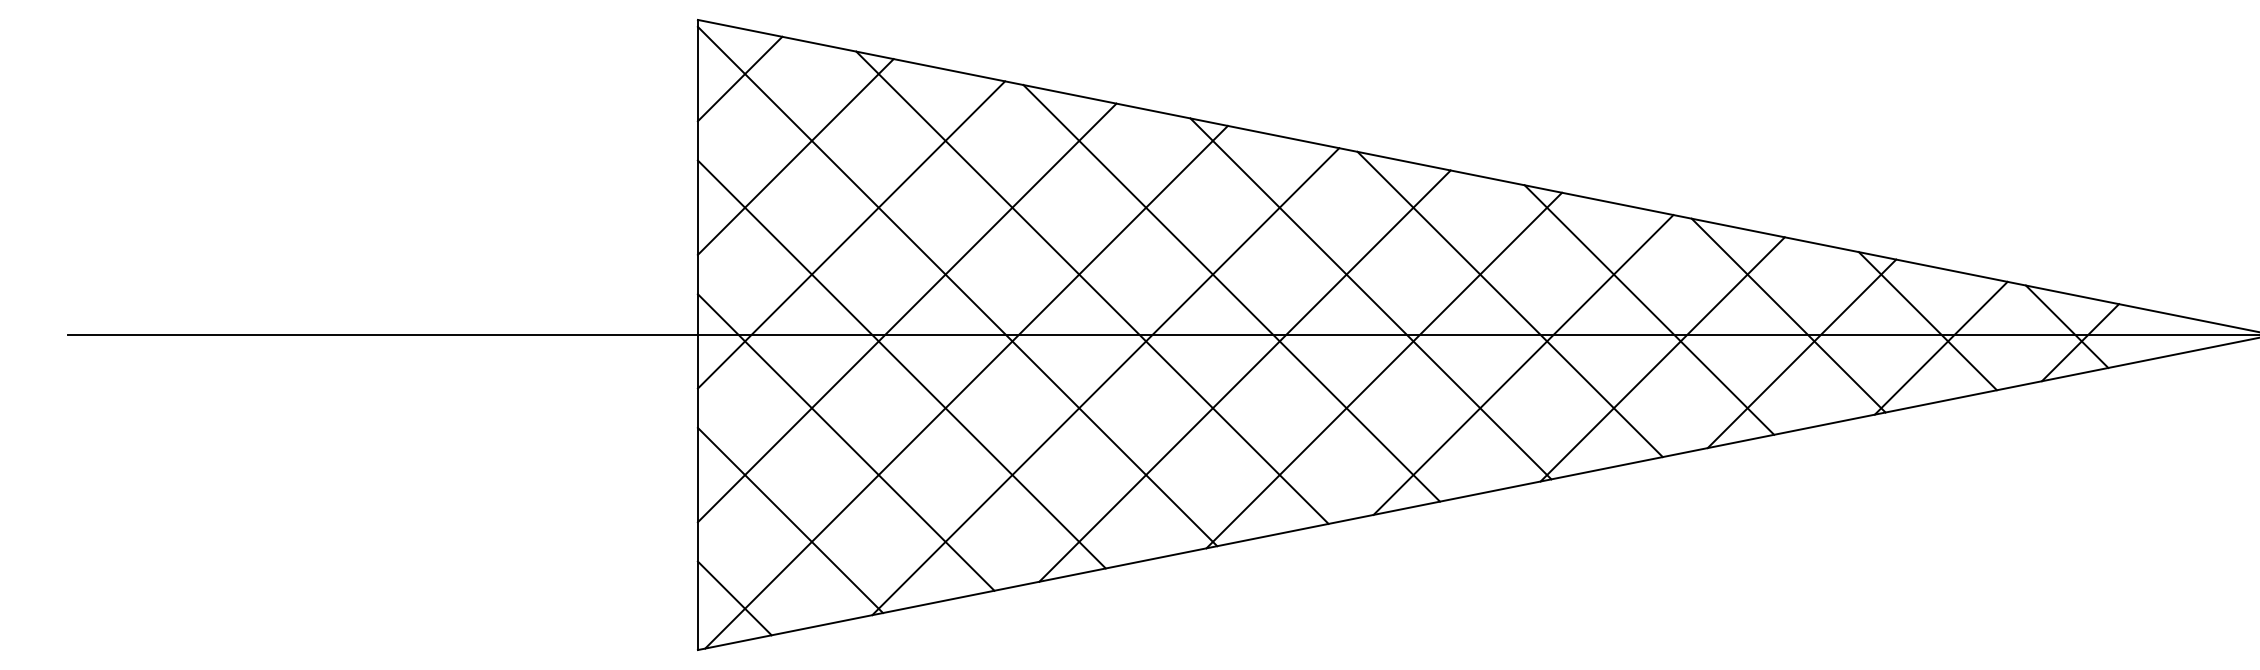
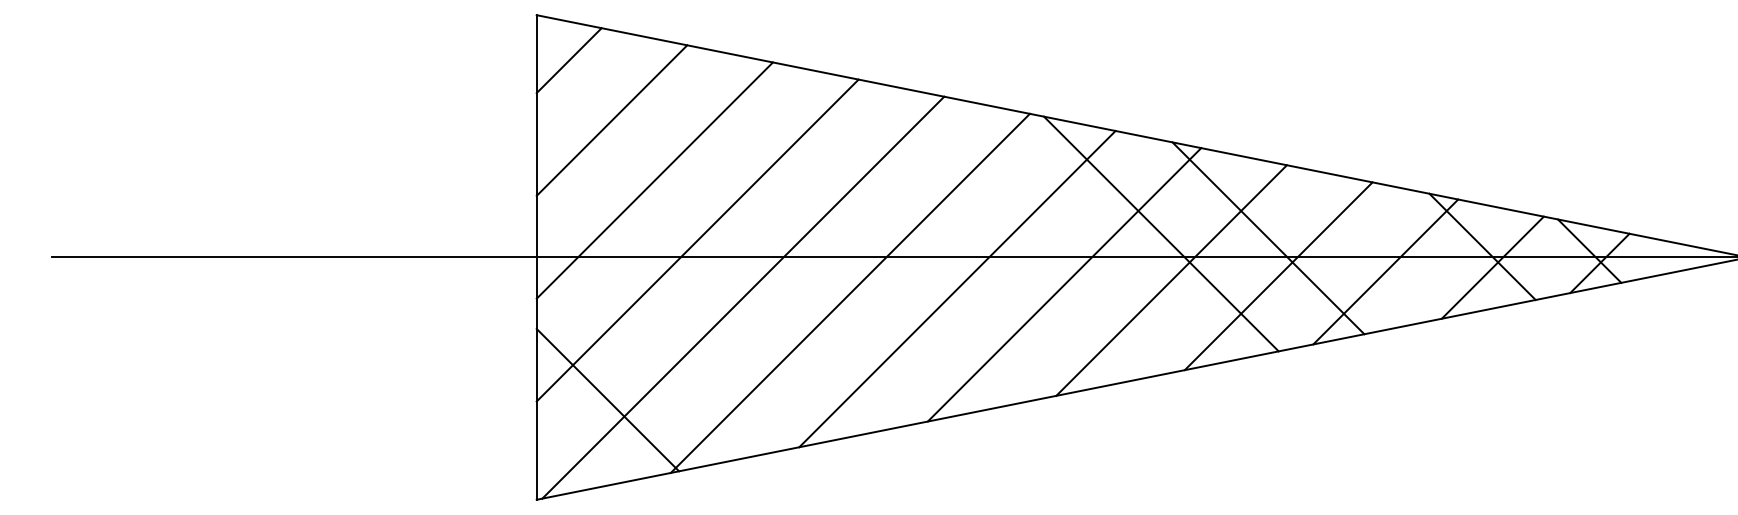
line: (957, 286) -> (736, 220), removed
line: (1092, 287) -> (840, 220), removed
line: (1231, 293) -> (947, 225), removed
line: (1370, 298) -> (1053, 229), removed
line: (1788, 315) -> (1375, 242), removed
line: (901, 364) -> (693, 280), removed
line: (845, 442) -> (650, 340), removed
line: (734, 598) -> (564, 460), removed

